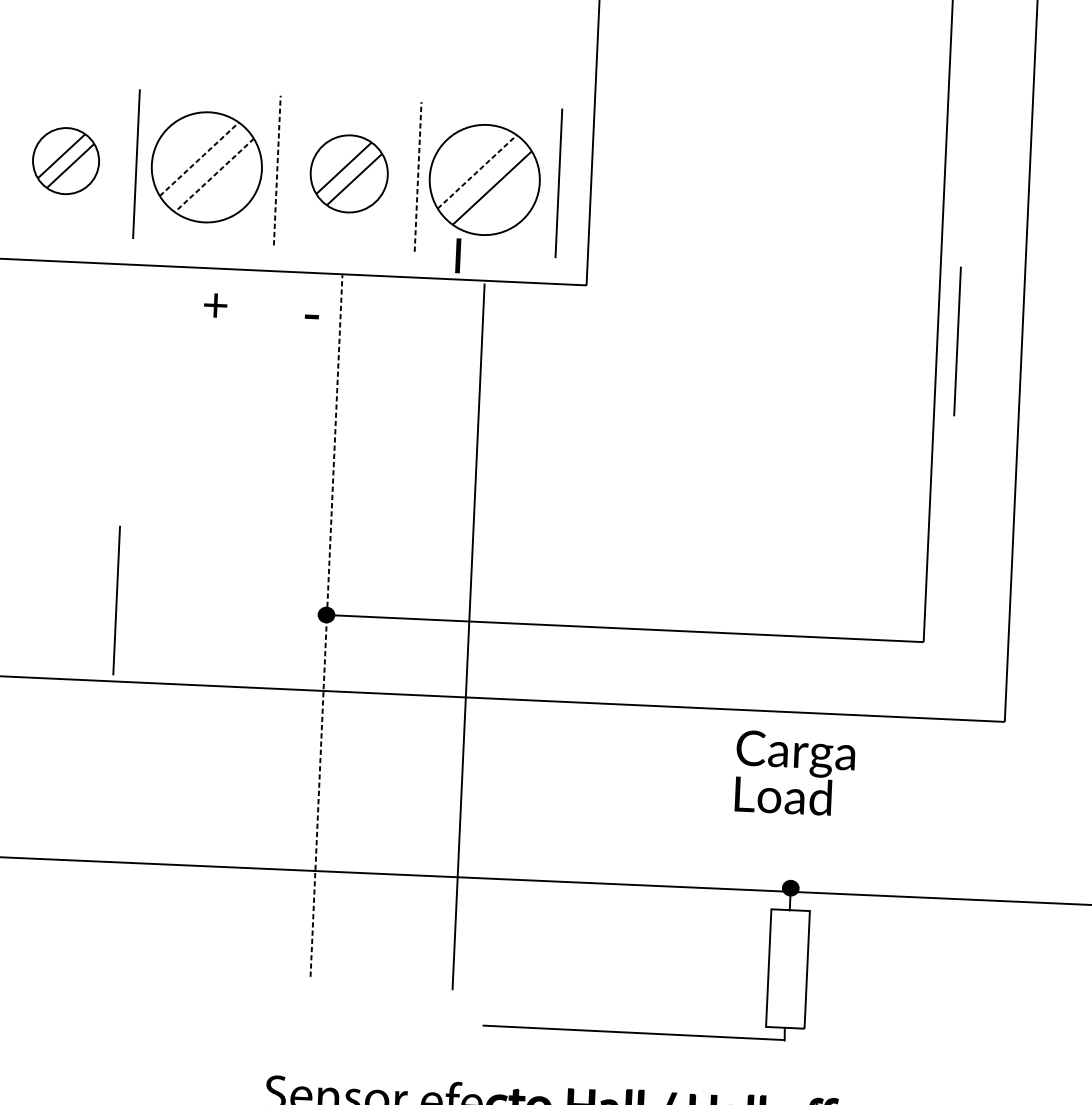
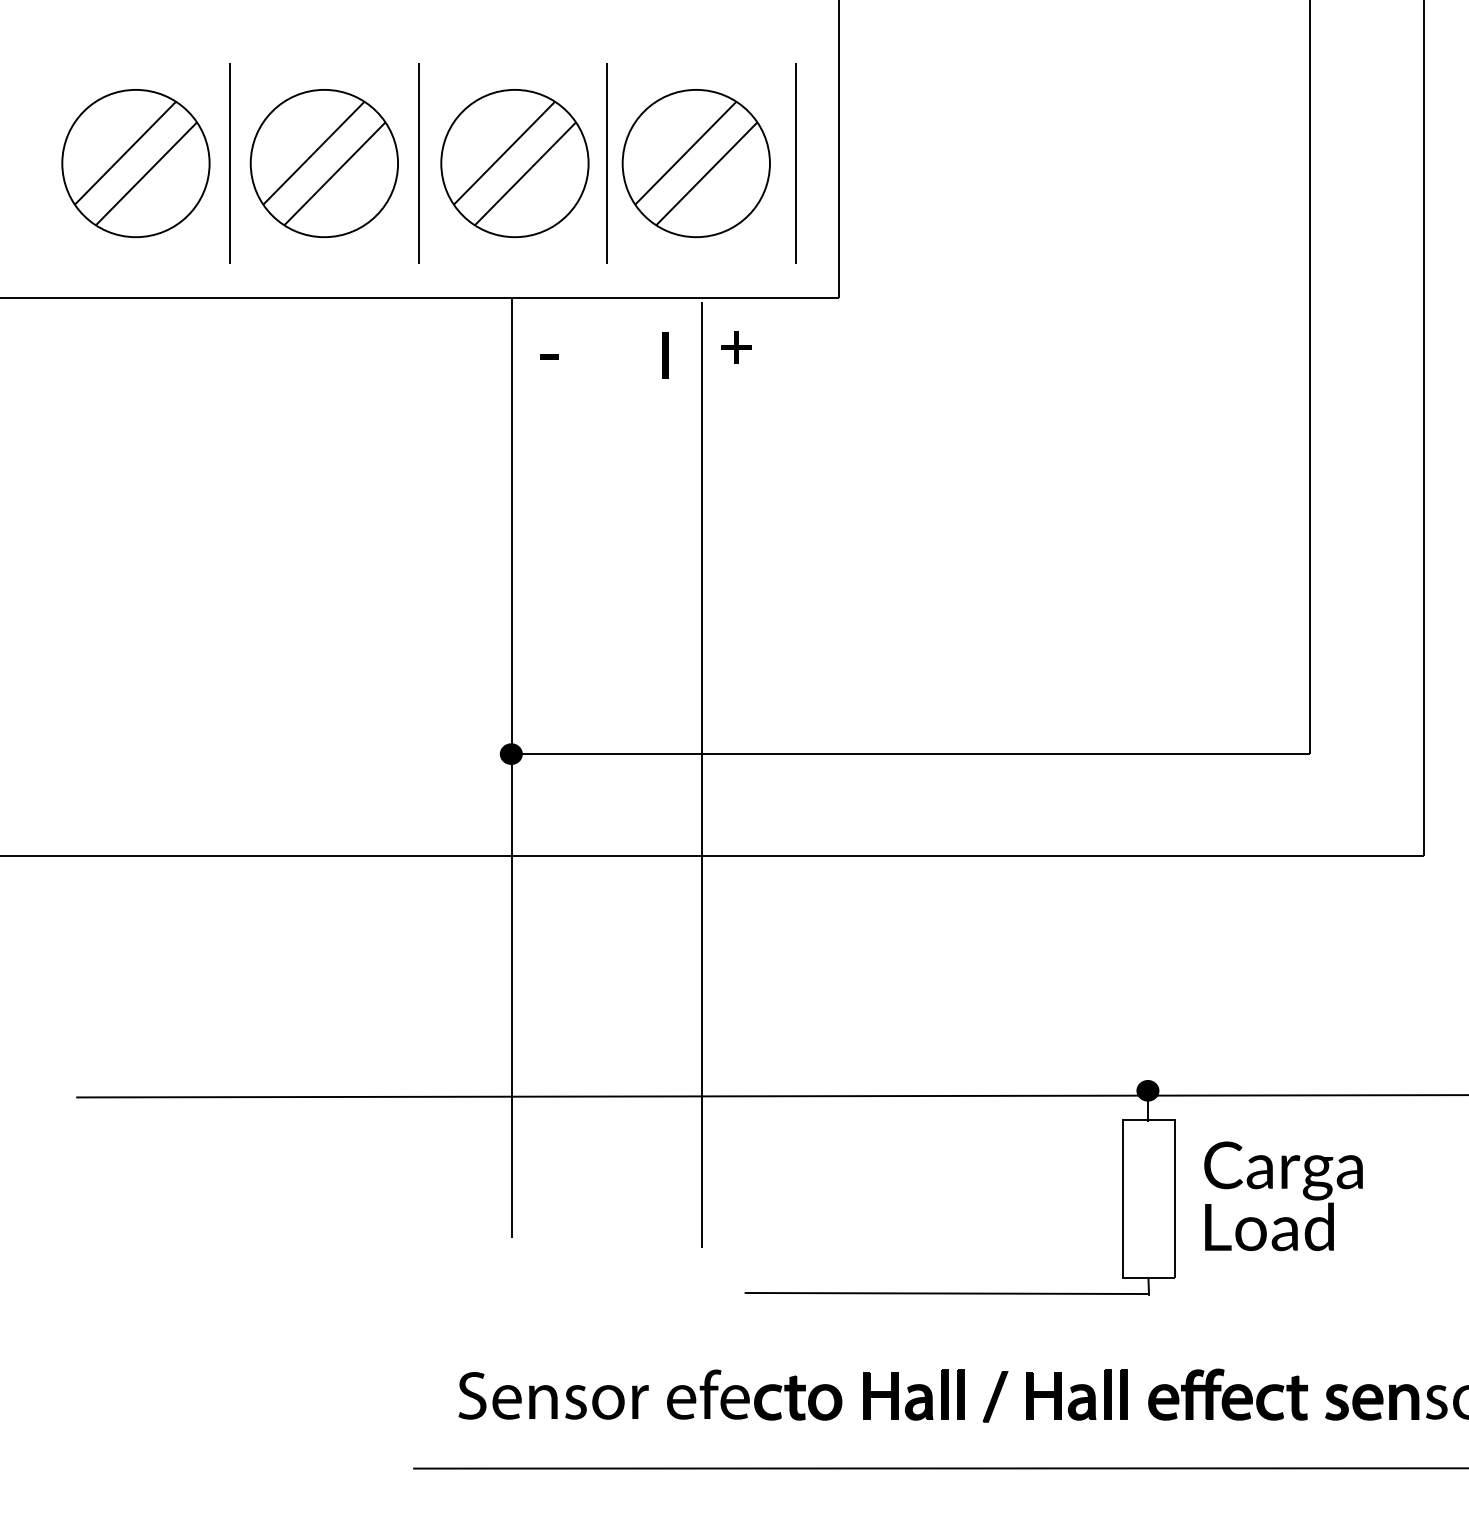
line: (199, 158) -> (314, 152), dashed -> solid
part: (65, 160) -> (135, 163), size x1.67
line: (277, 170) -> (418, 163), dashed -> solid
line: (477, 171) -> (686, 152), dashed -> solid
part: (348, 173) -> (514, 163), size x1.43
line: (214, 175) -> (334, 174), dashed -> solid
line: (418, 176) -> (607, 163), dashed -> solid
text: (458, 255) -> (665, 355), moved
text: (215, 305) -> (736, 347), moved
text: (311, 316) -> (549, 356), moved
line: (957, 341) -> (1337, 350), removed
line: (116, 600) -> (229, 747), removed
line: (326, 625) -> (511, 768), dashed -> solid
text: (794, 773) -> (1283, 1196), moved

